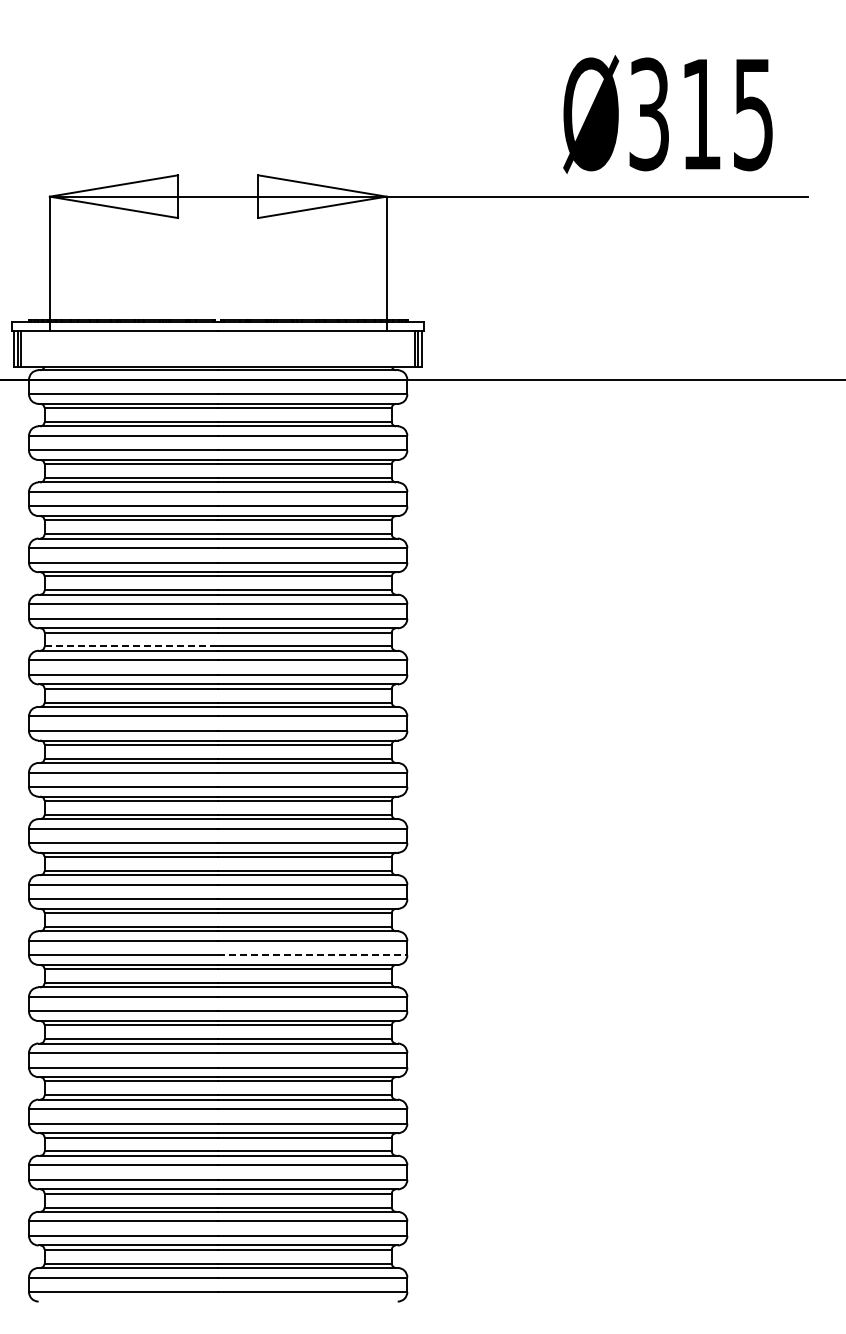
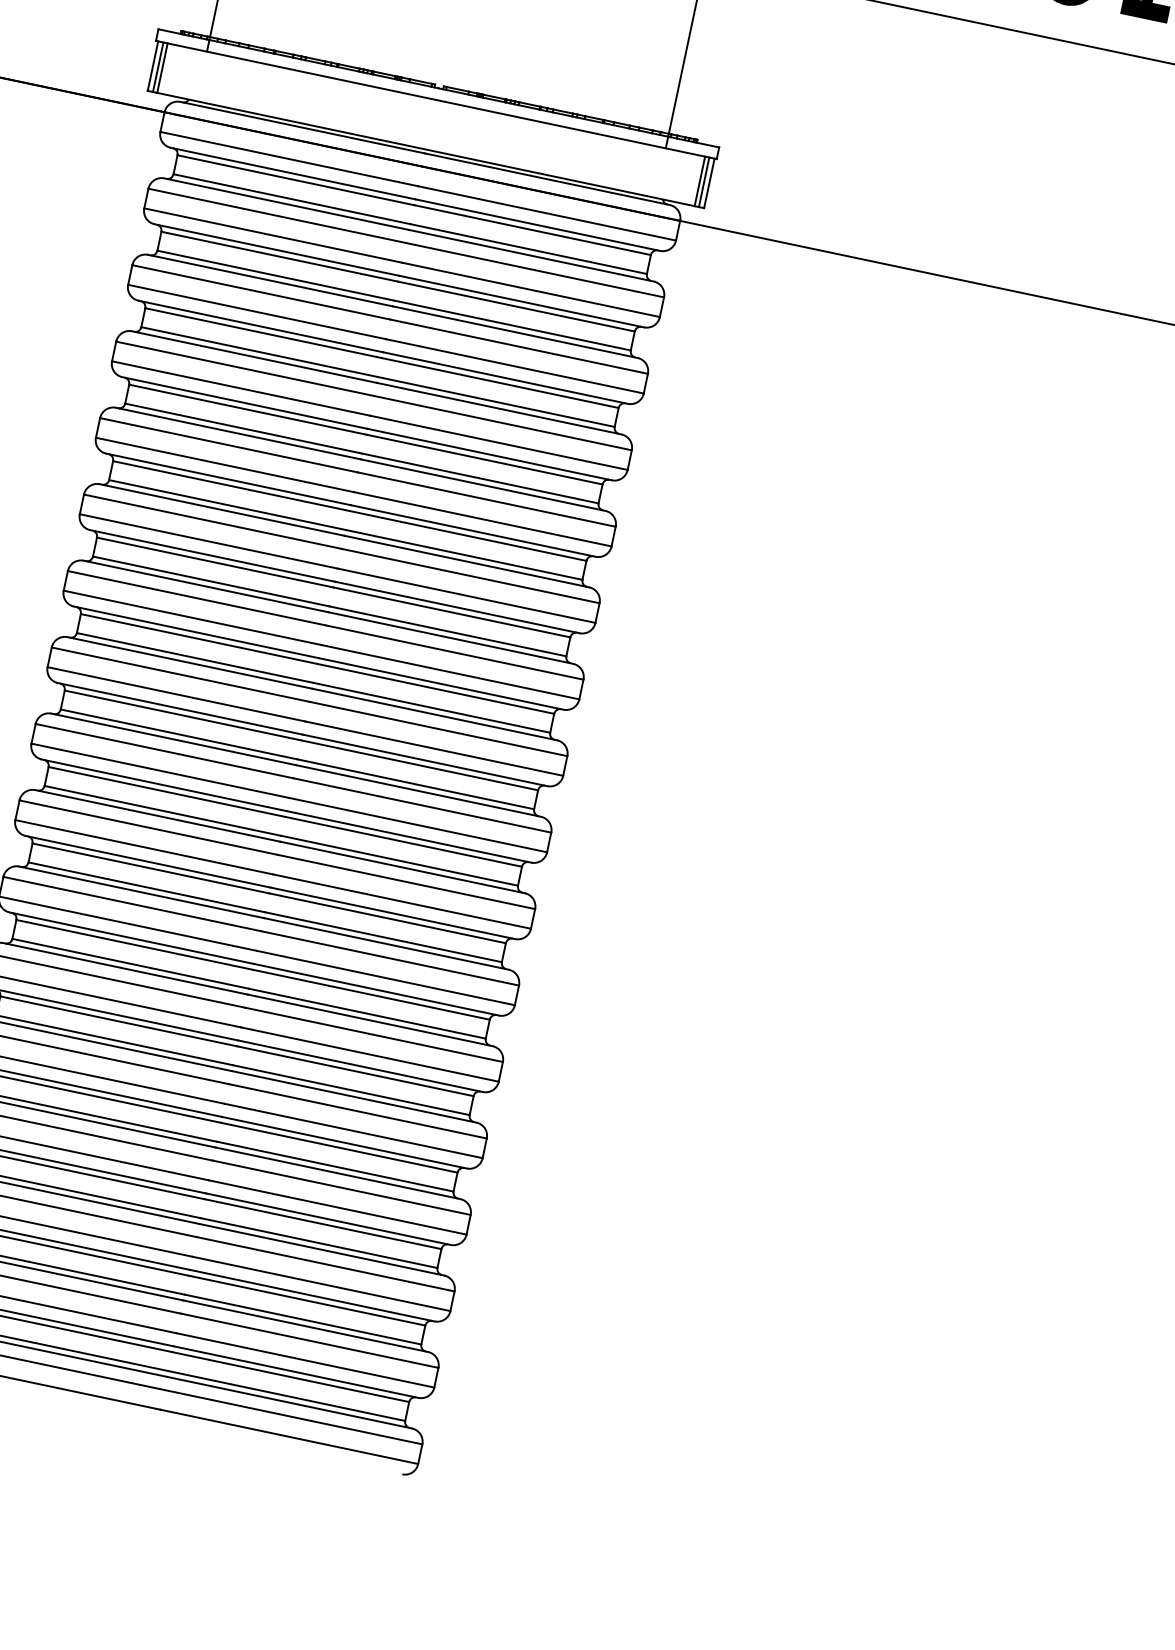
line: (131, 646) -> (227, 505), dashed -> solid
line: (312, 955) -> (385, 978), dashed -> solid

